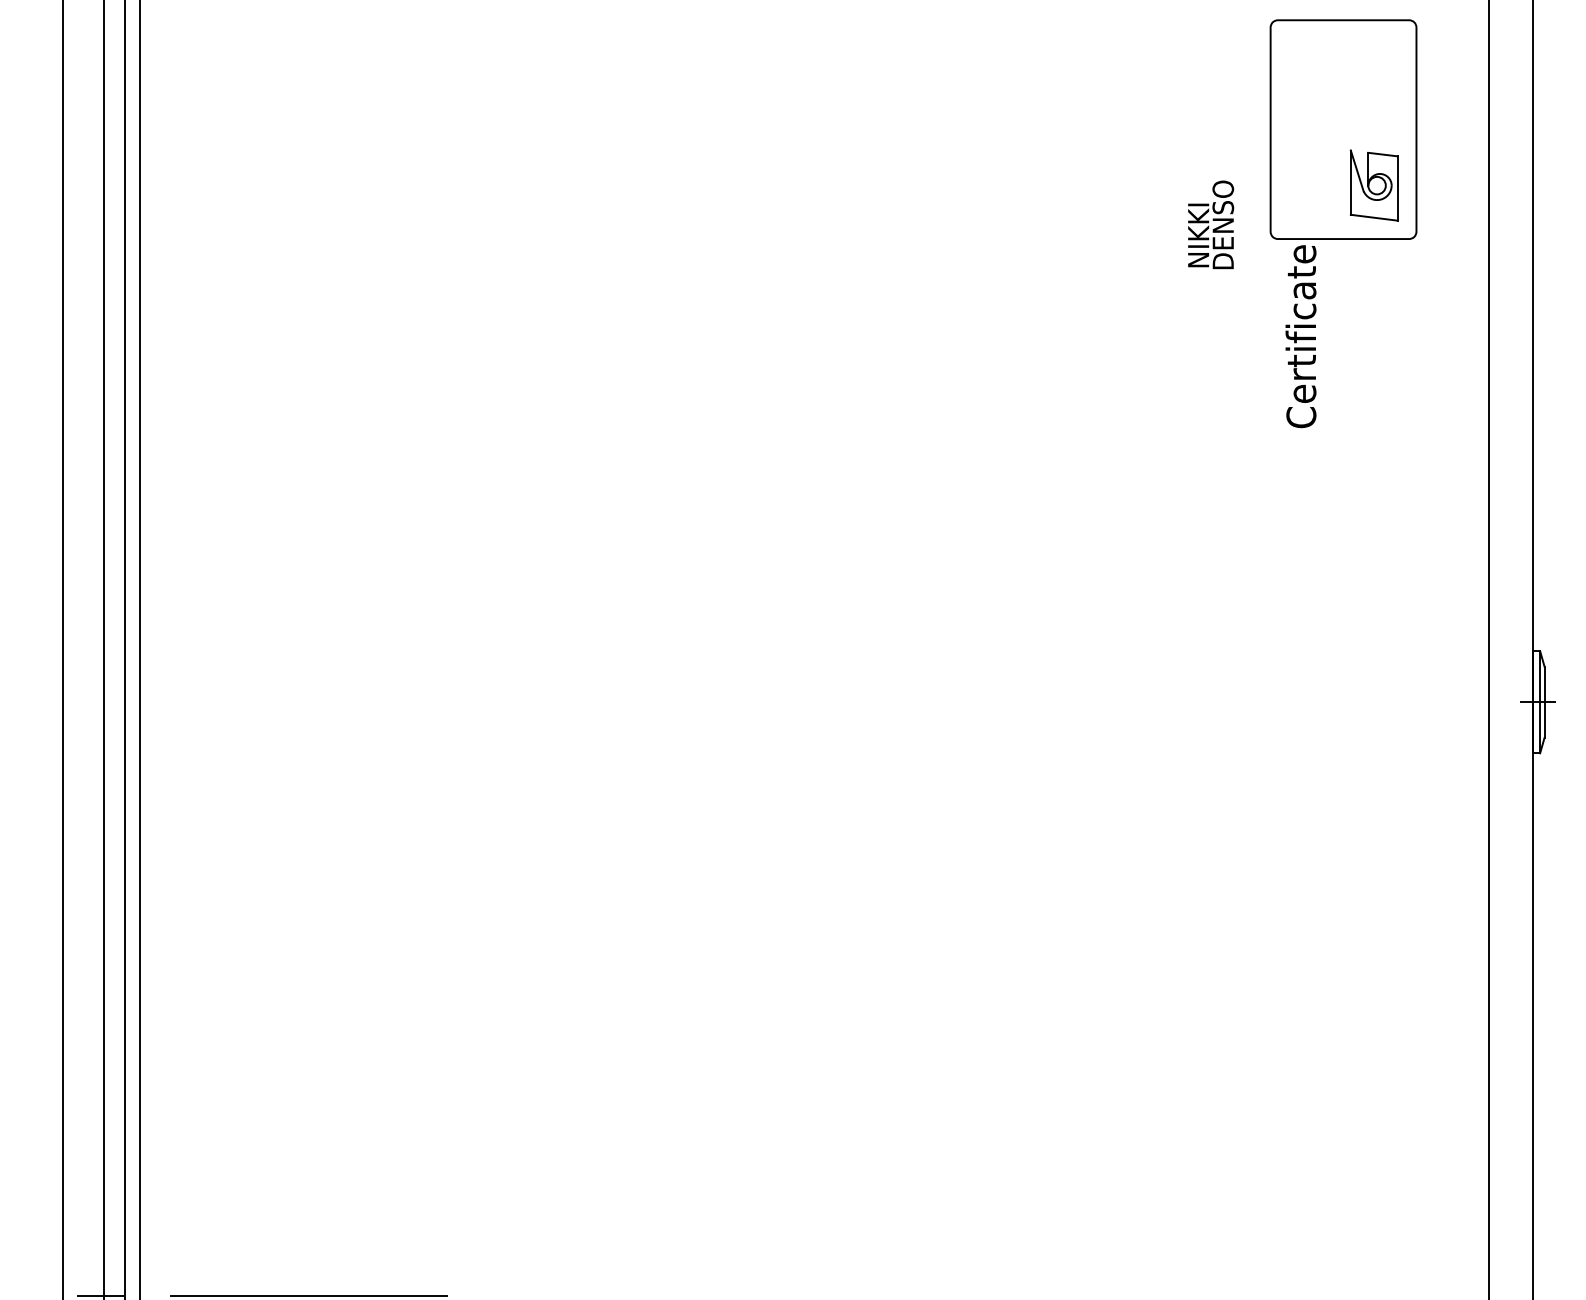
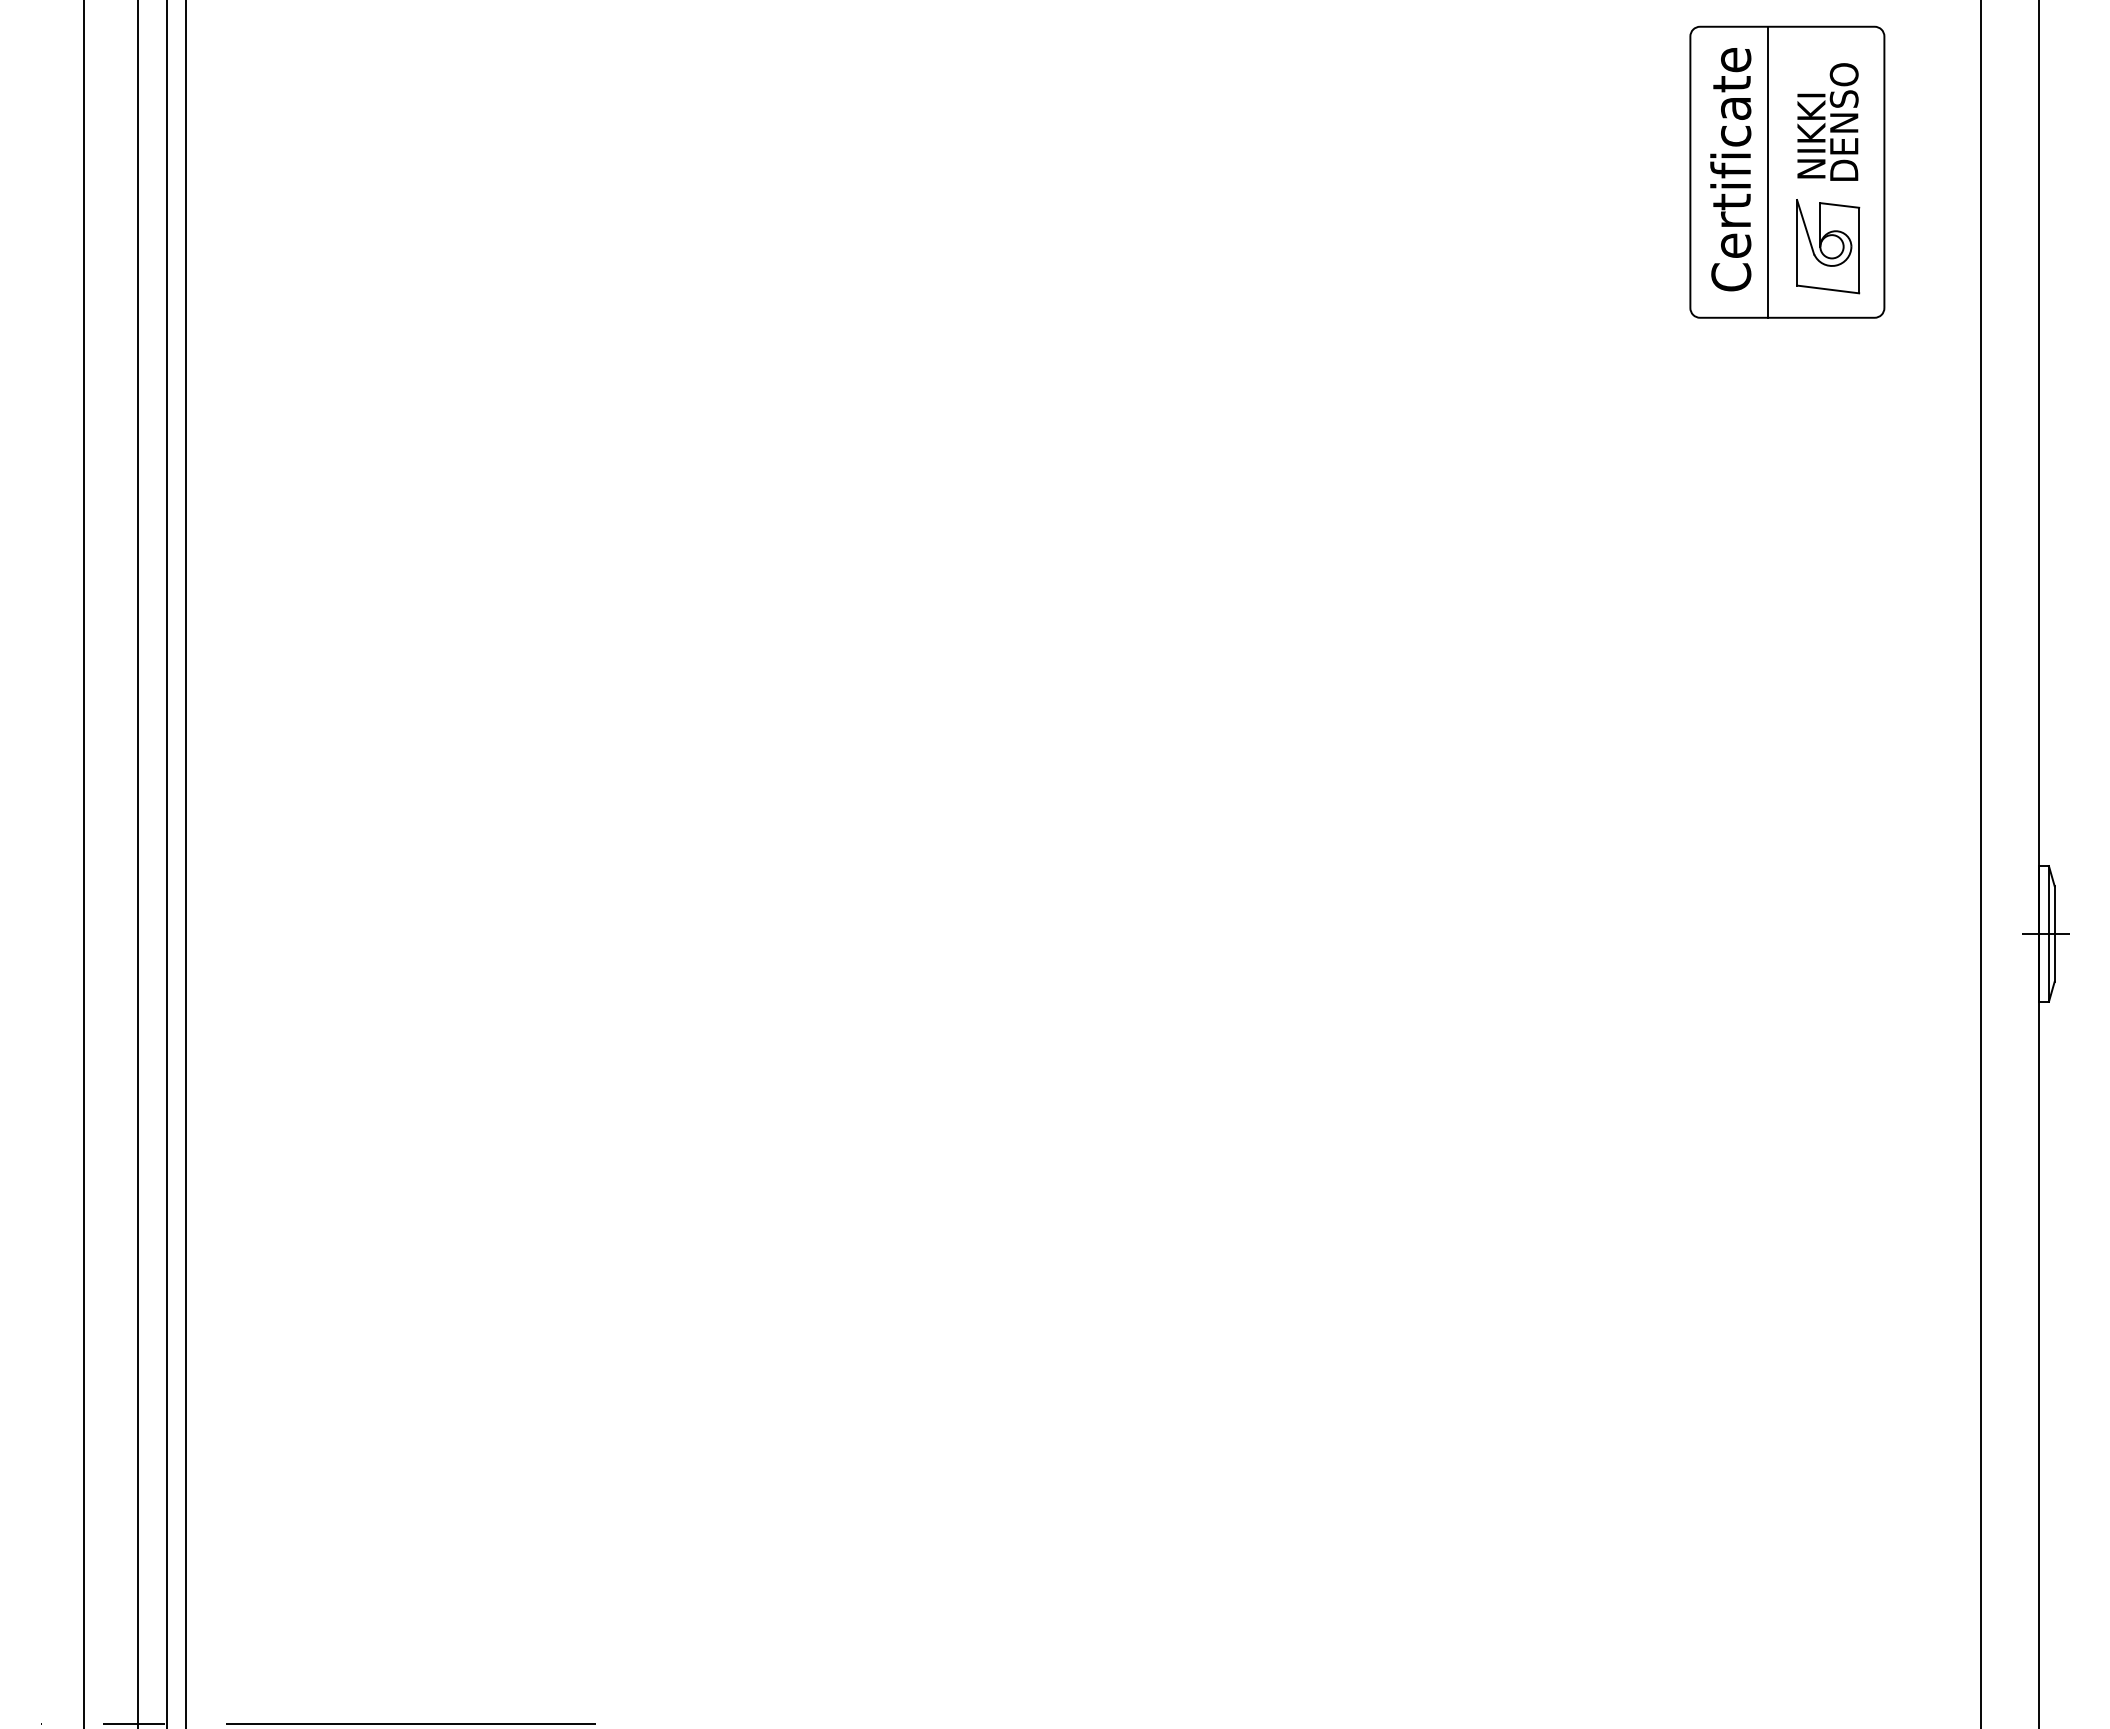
line: (1328, 129) -> (1767, 172), added
text: (1211, 224) -> (1828, 121), moved
text: (1300, 336) -> (1730, 169), moved

